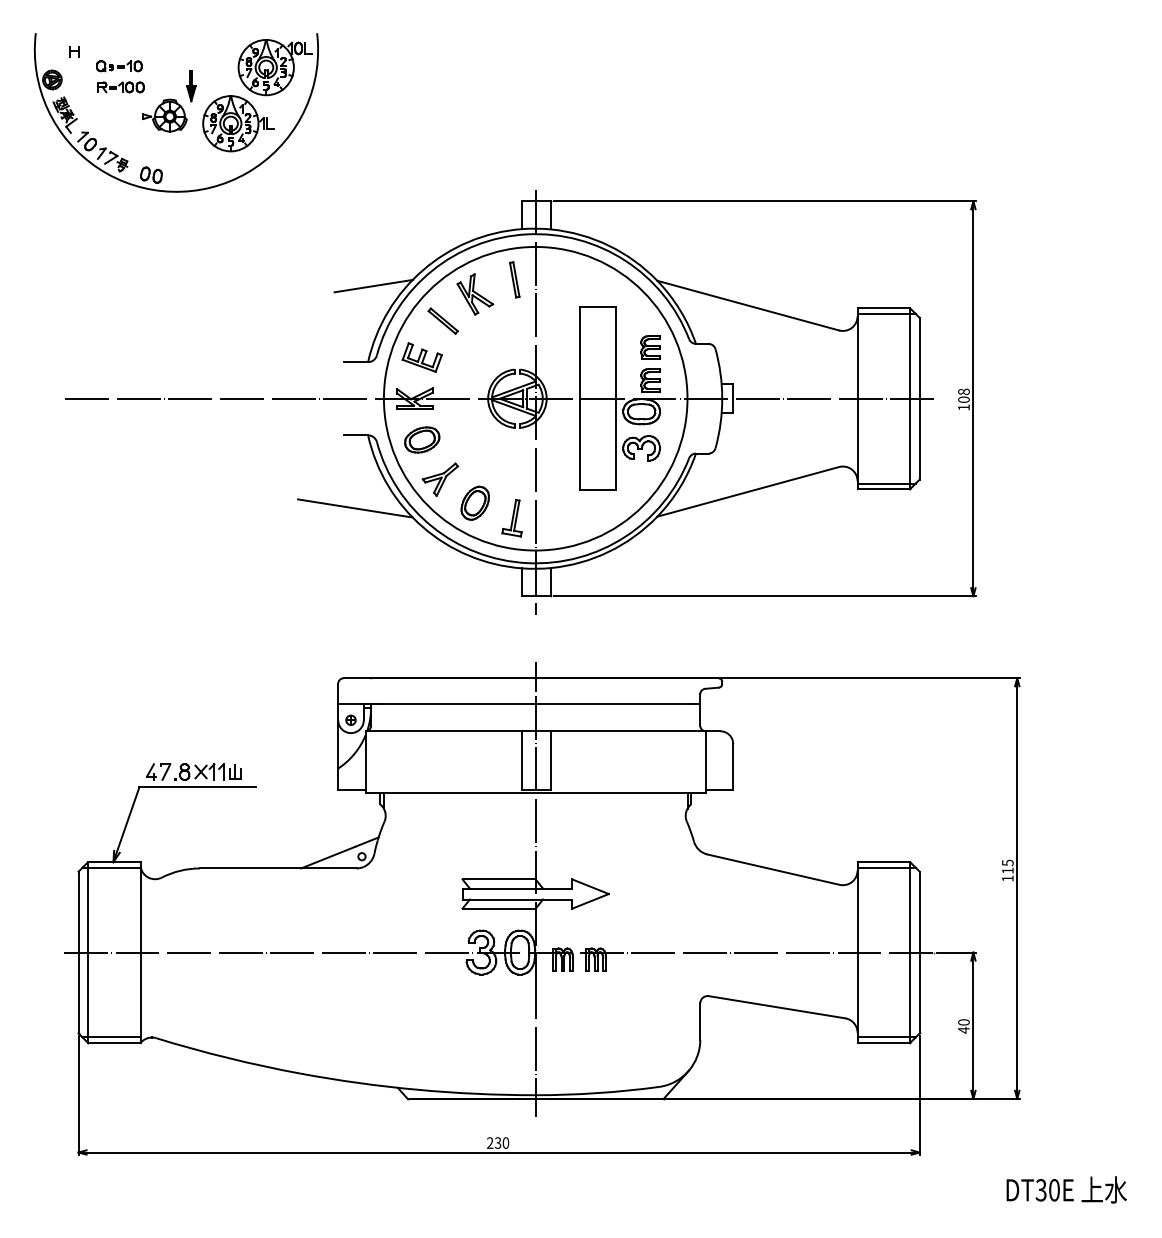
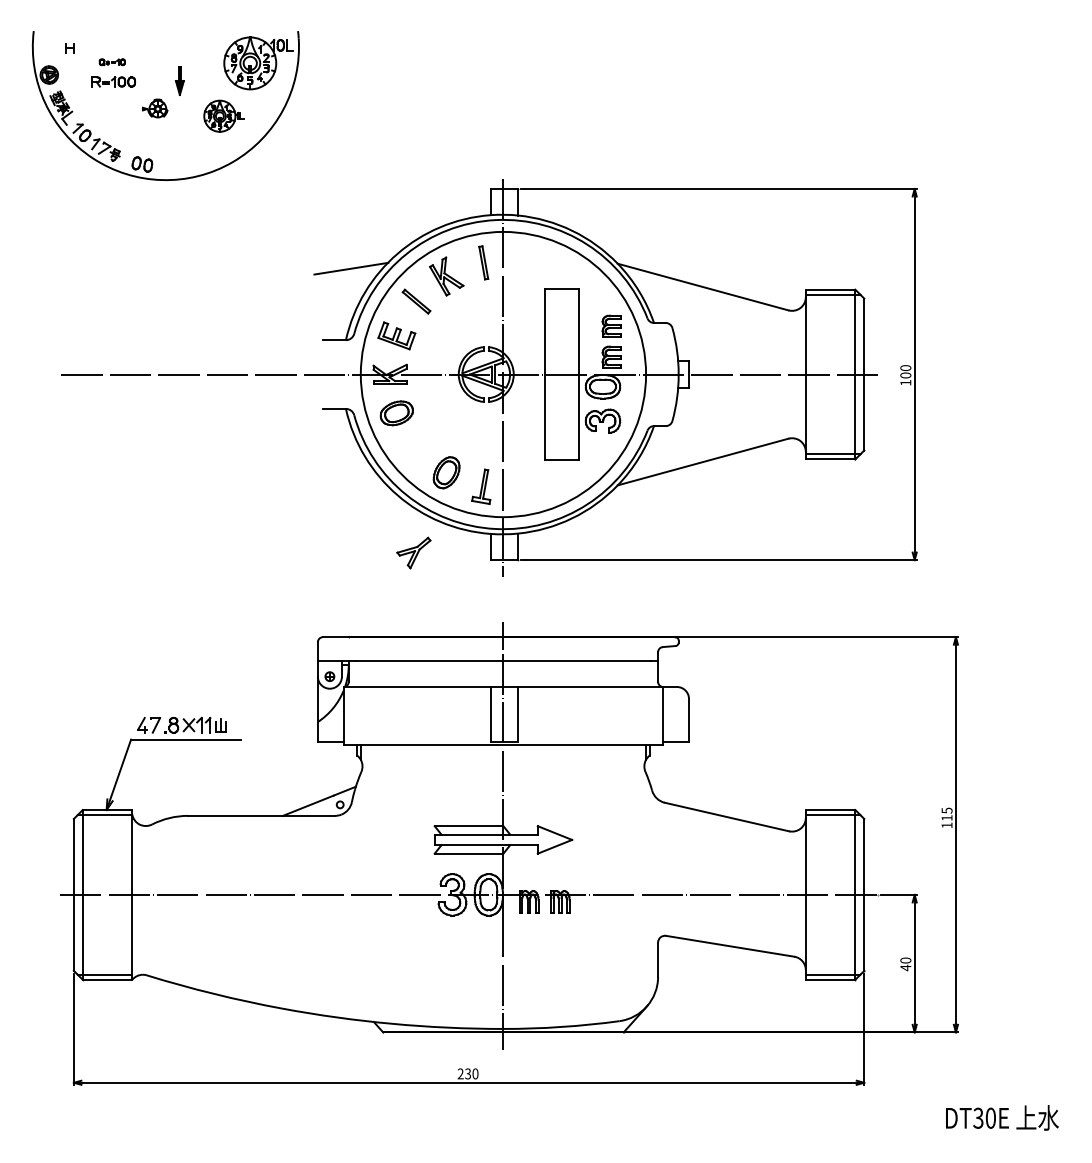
part: (119, 66) -> (112, 62), size x0.6
part: (164, 115) -> (154, 108), size x0.6
part: (238, 123) -> (224, 115), size x0.6
text: (963, 391) -> (905, 367), 108 -> 100
part: (440, 479) -> (413, 552), moved
line: (354, 508) -> (333, 477), removed

